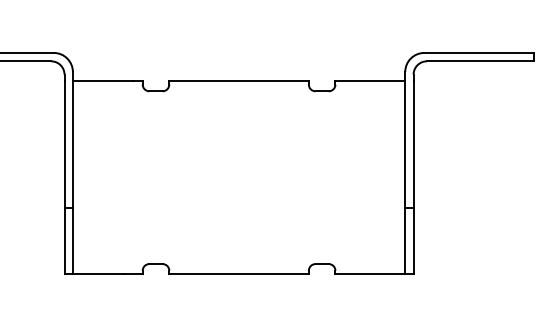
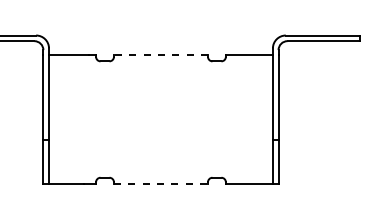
line: (238, 81) -> (160, 54), solid -> dashed
line: (239, 274) -> (161, 184), solid -> dashed

